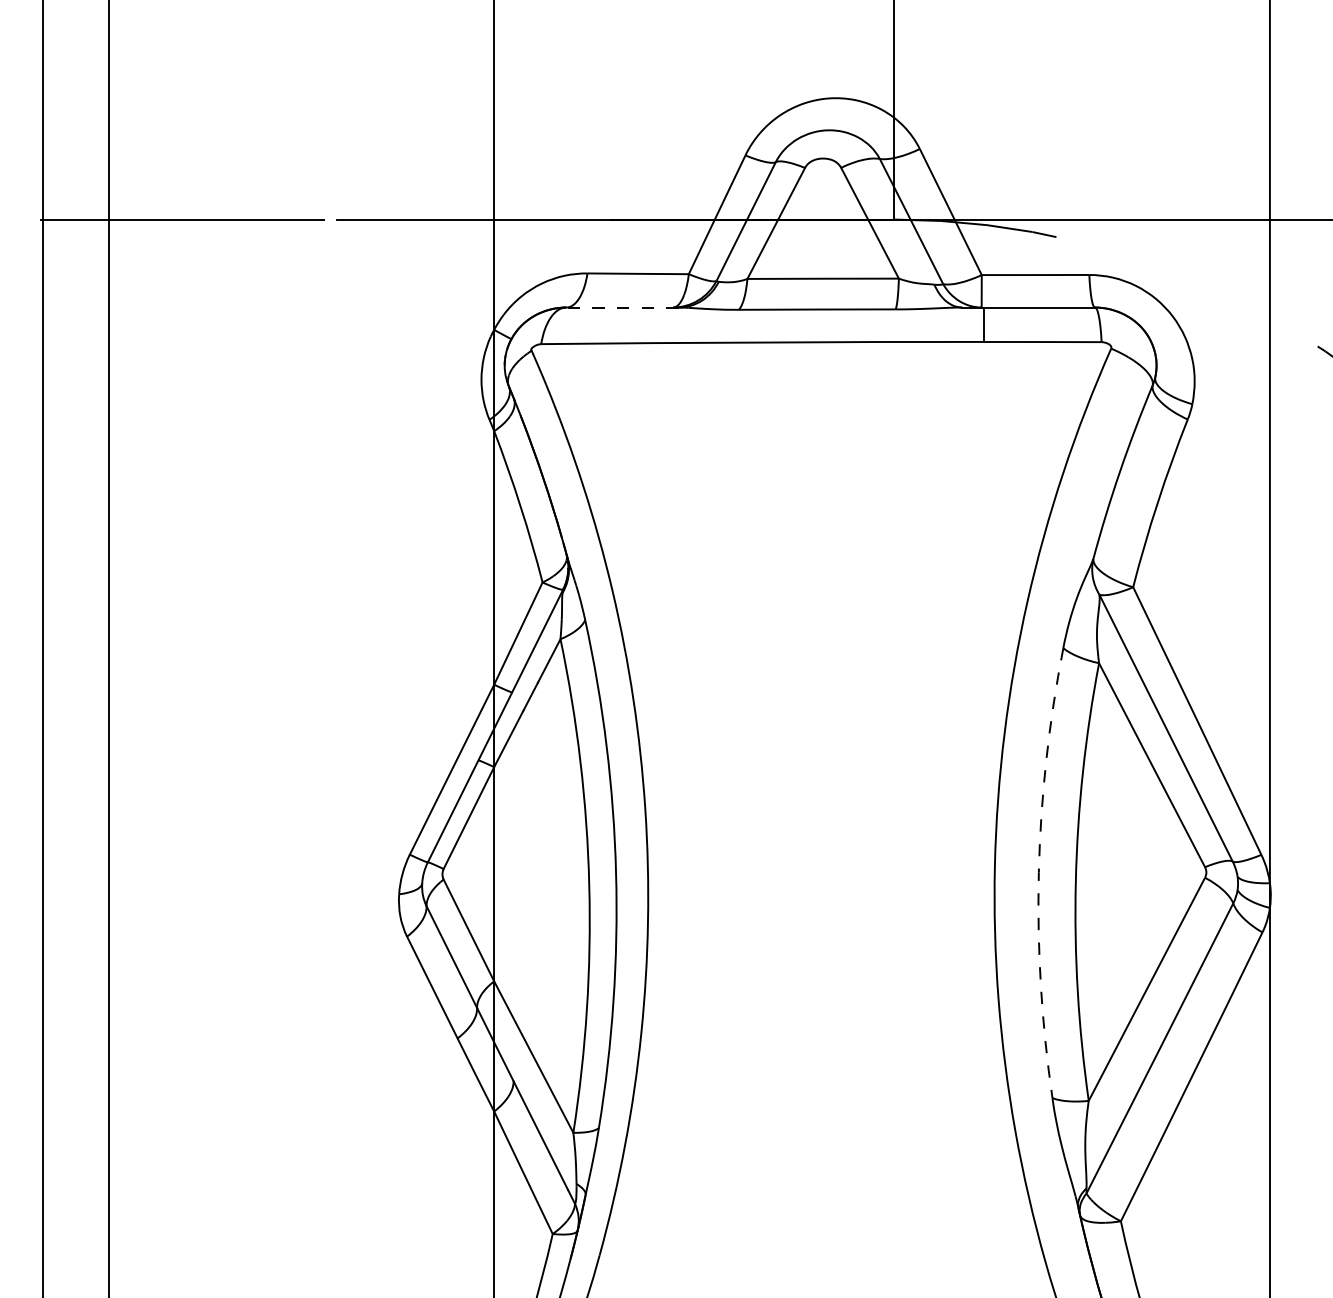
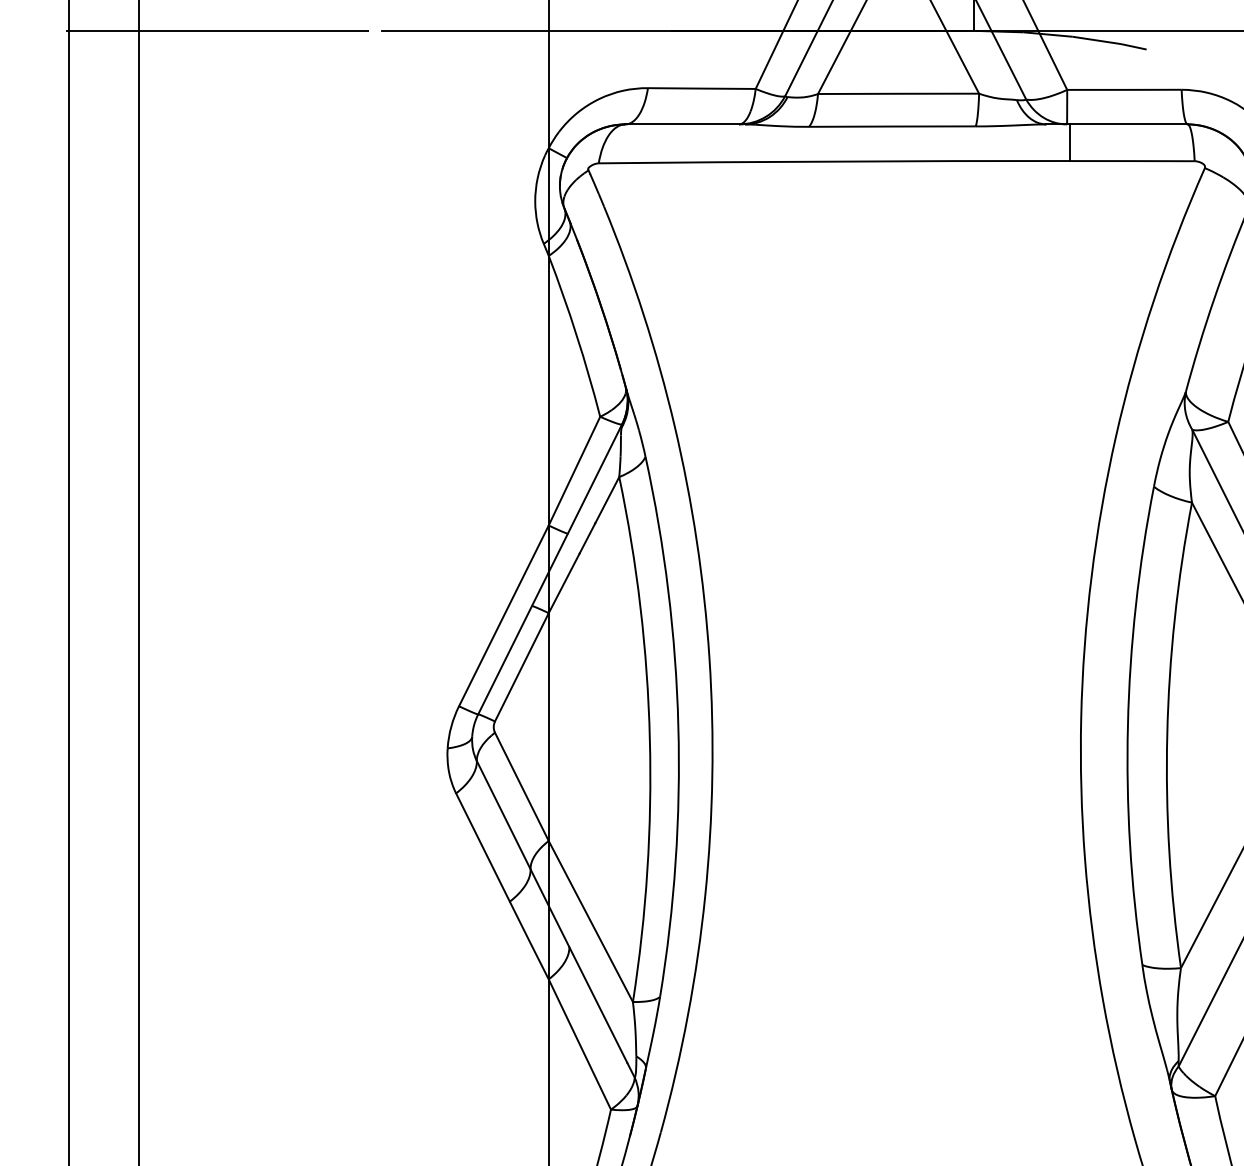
line: (622, 307) -> (685, 124), dashed -> solid
arc: (1038, 872) -> (1127, 725), dashed -> solid

